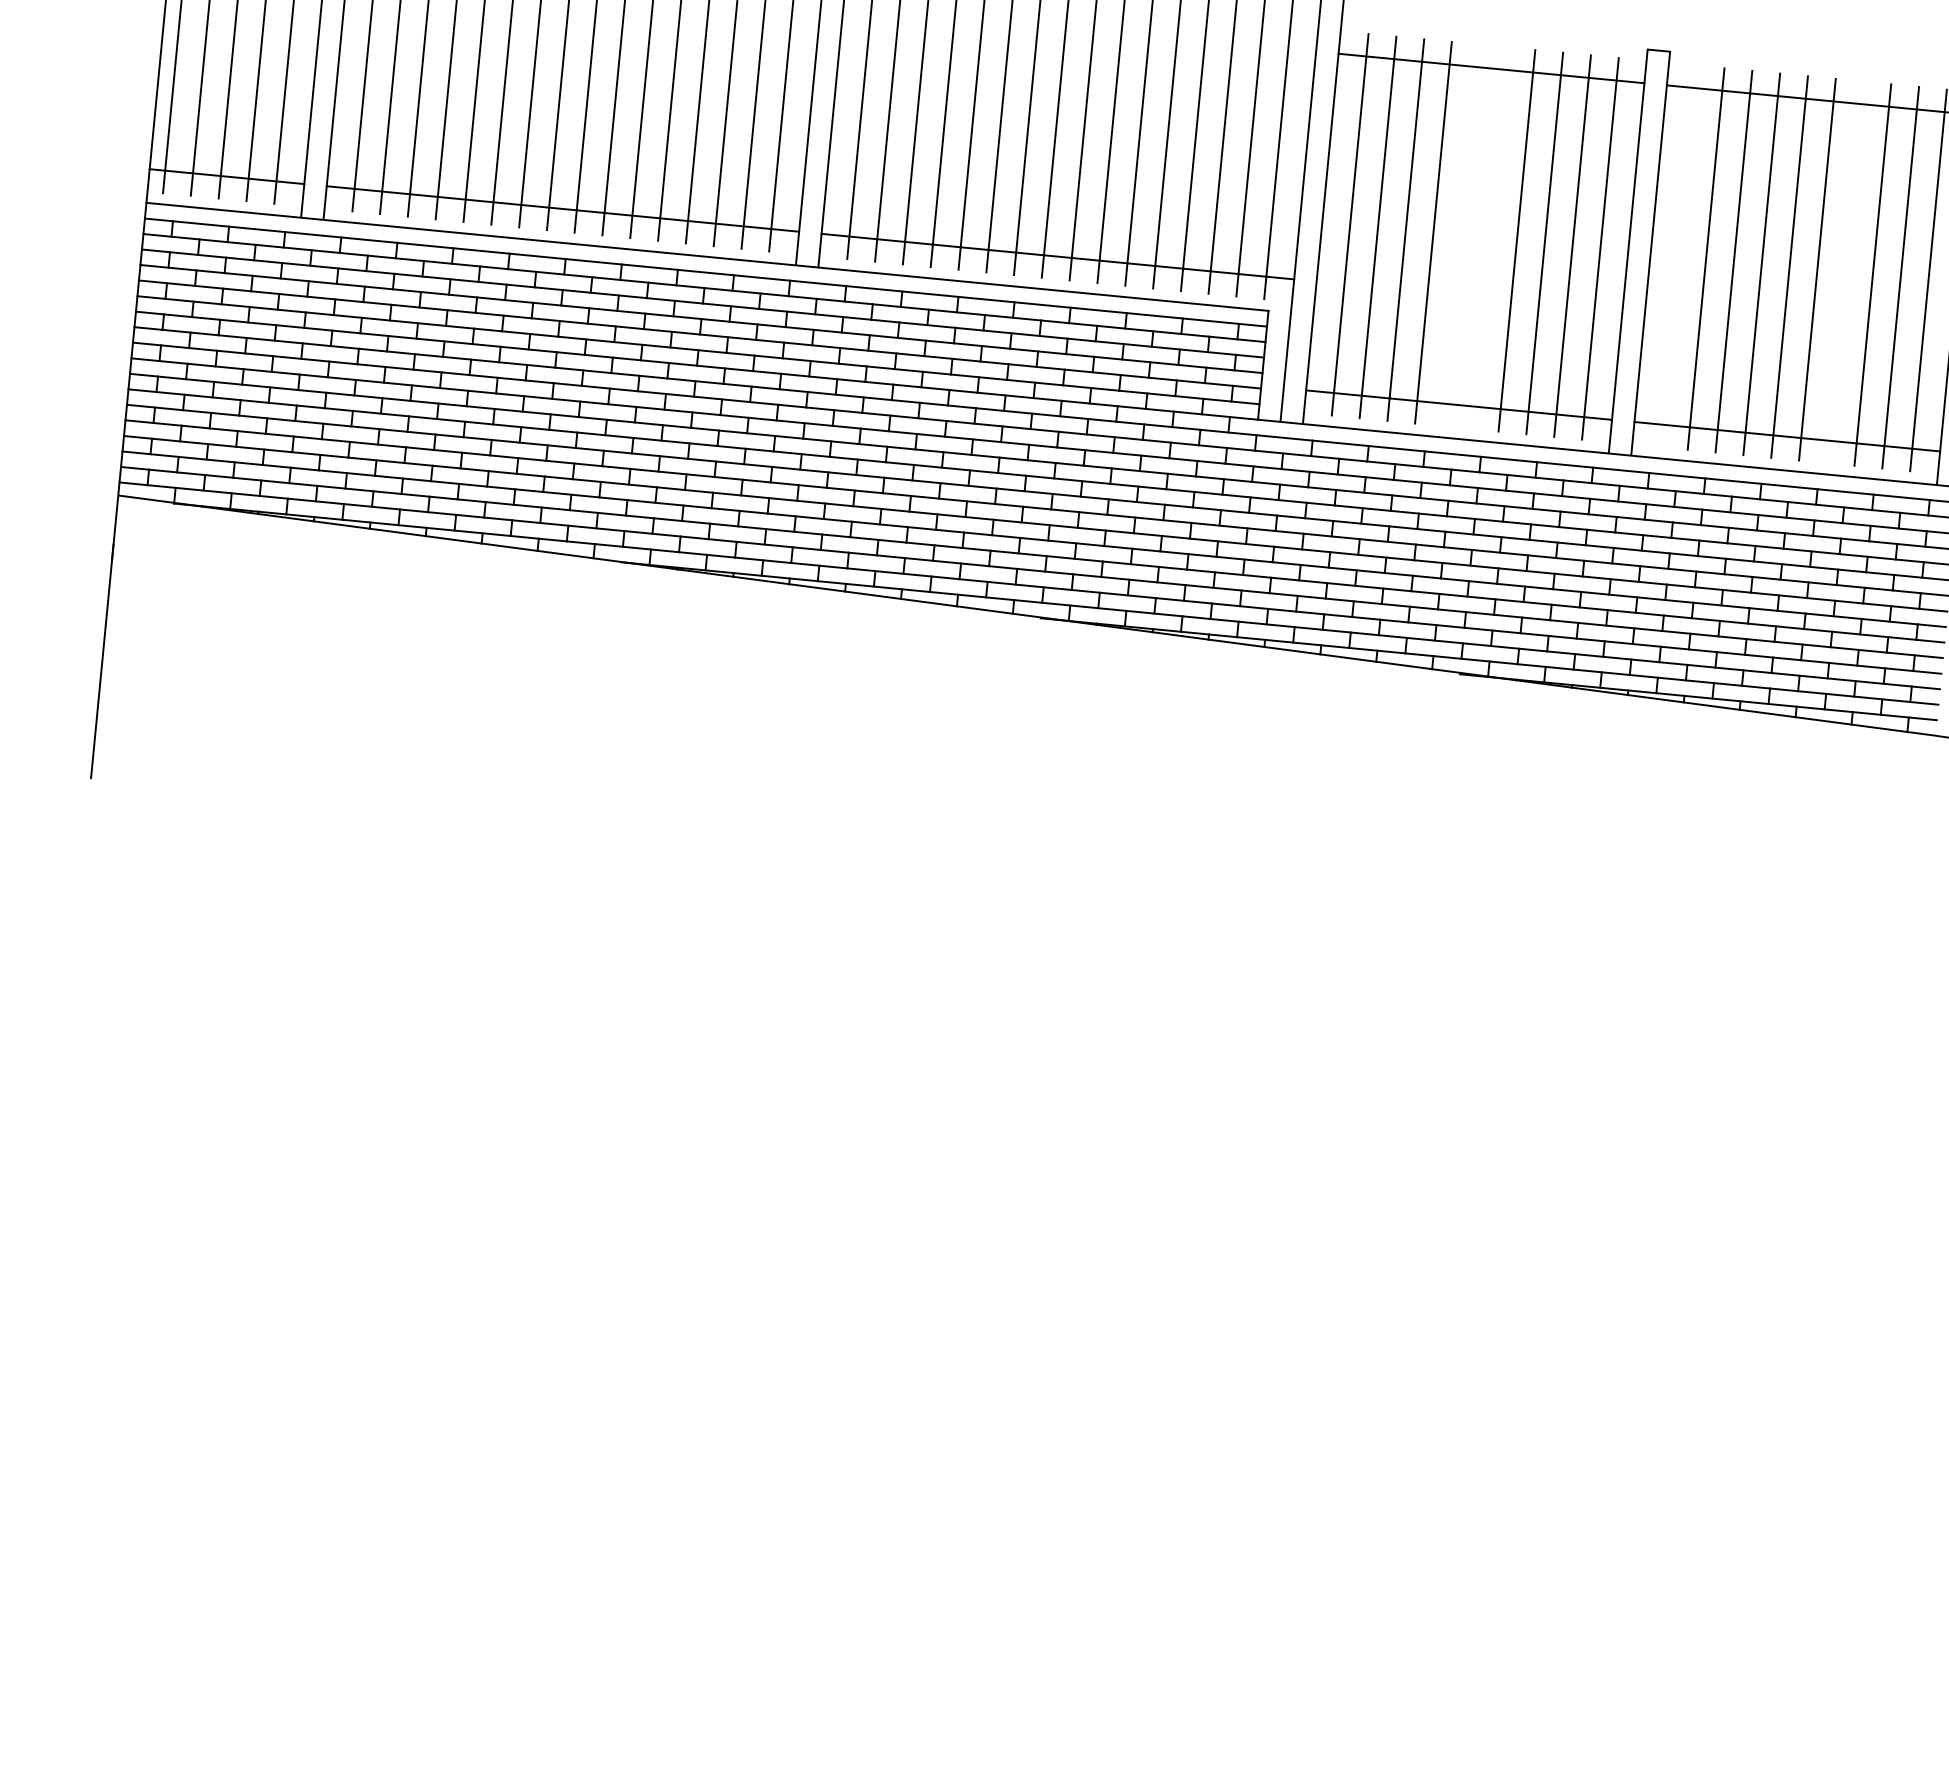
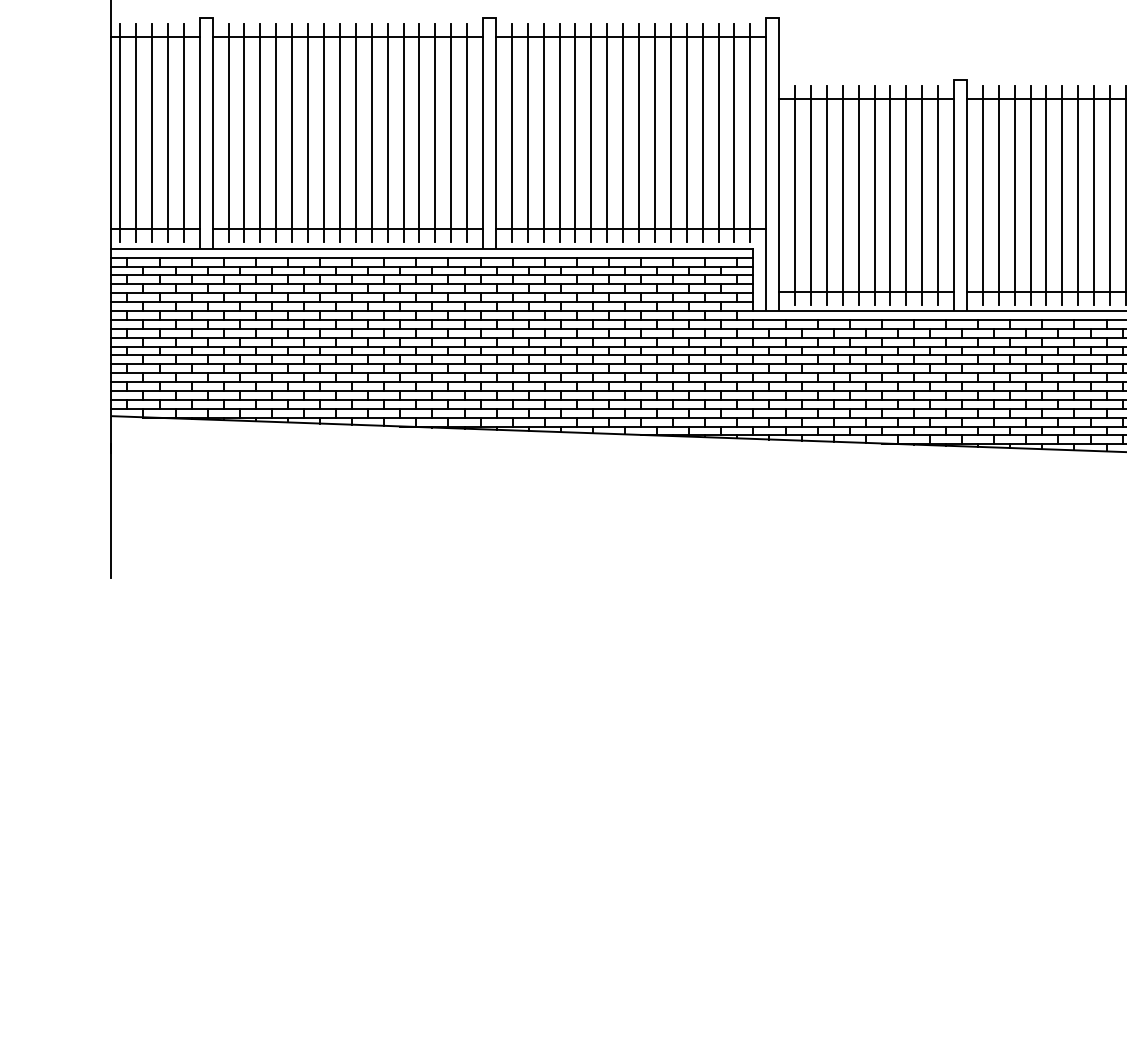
line: (1461, 235) -> (858, 195), added
line: (1489, 238) -> (874, 195), added
line: (1677, 256) -> (982, 195), added
line: (1845, 272) -> (1078, 195), added

